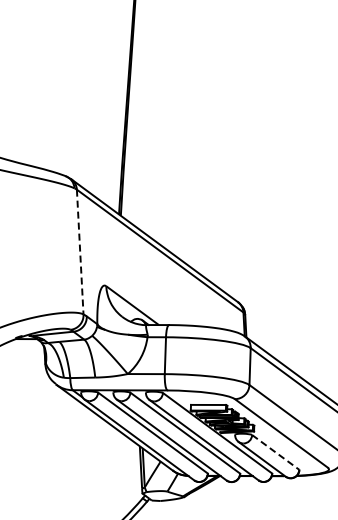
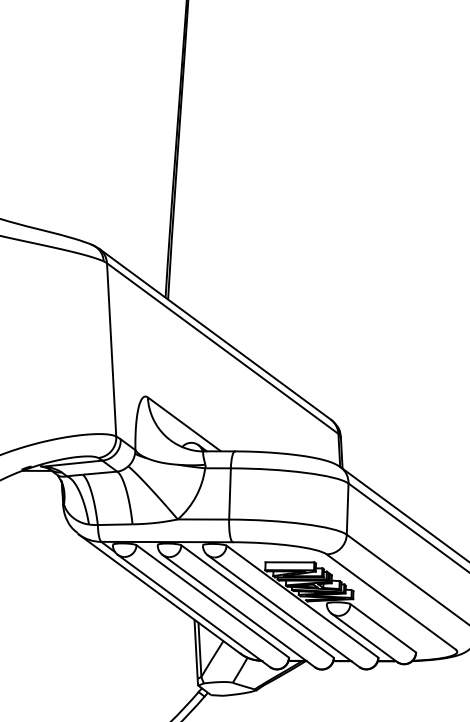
line: (80, 252) -> (112, 350), dashed -> solid
line: (276, 452) -> (384, 628), dashed -> solid

